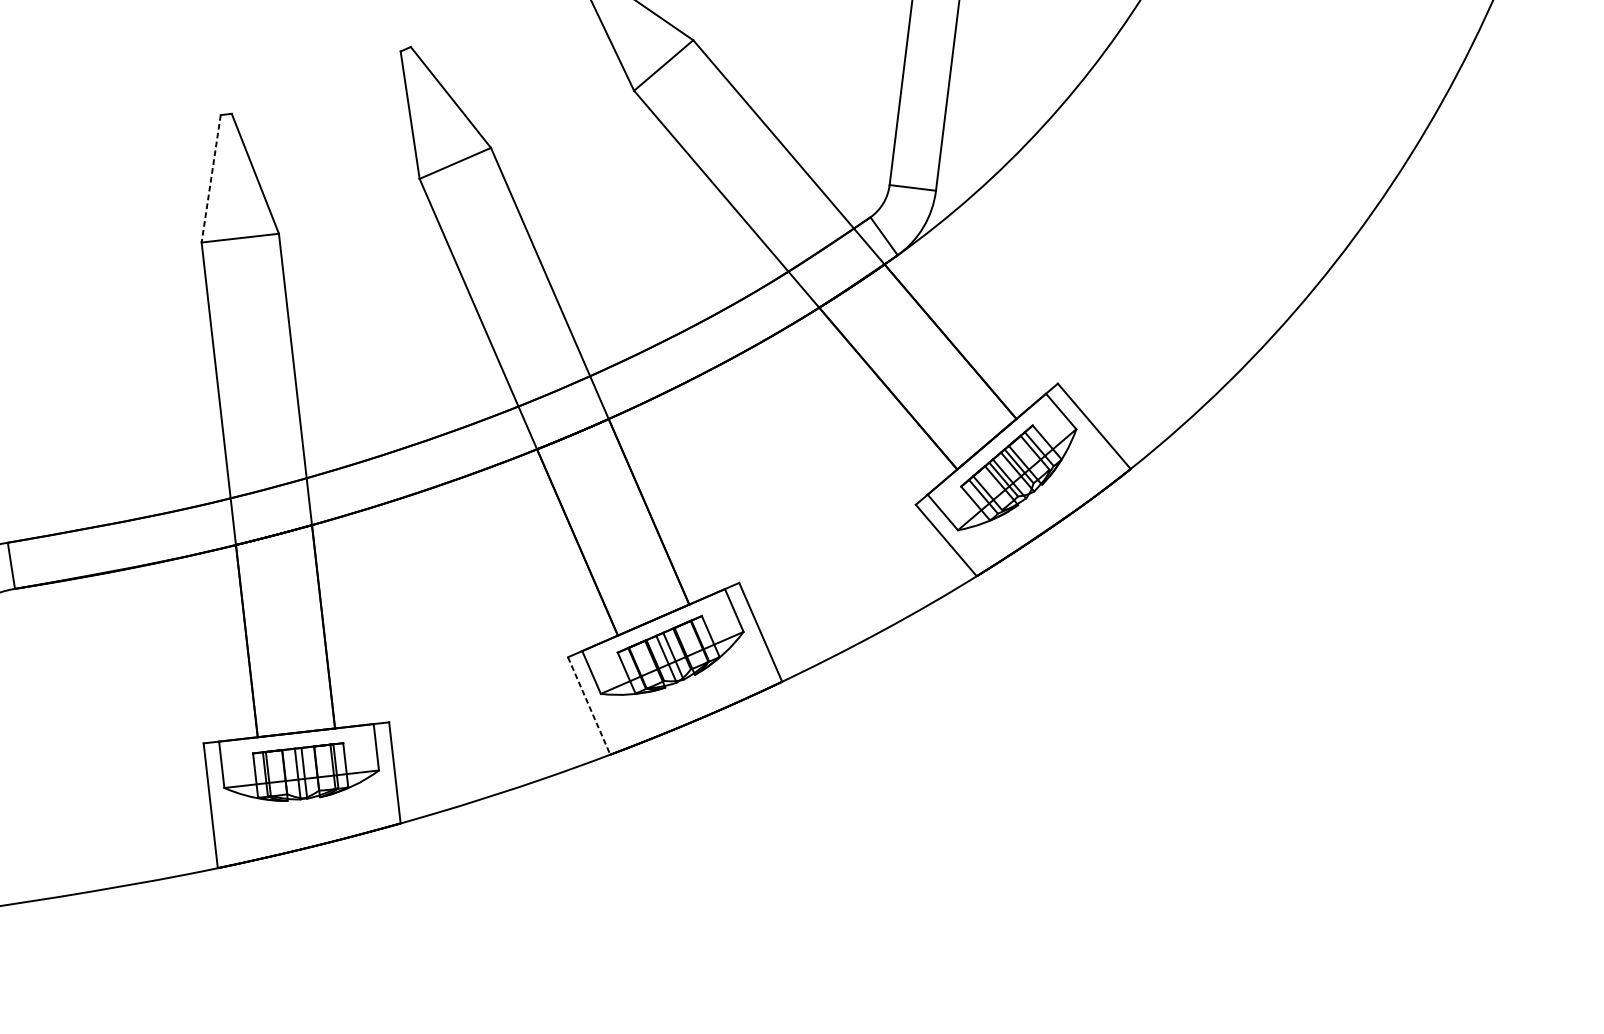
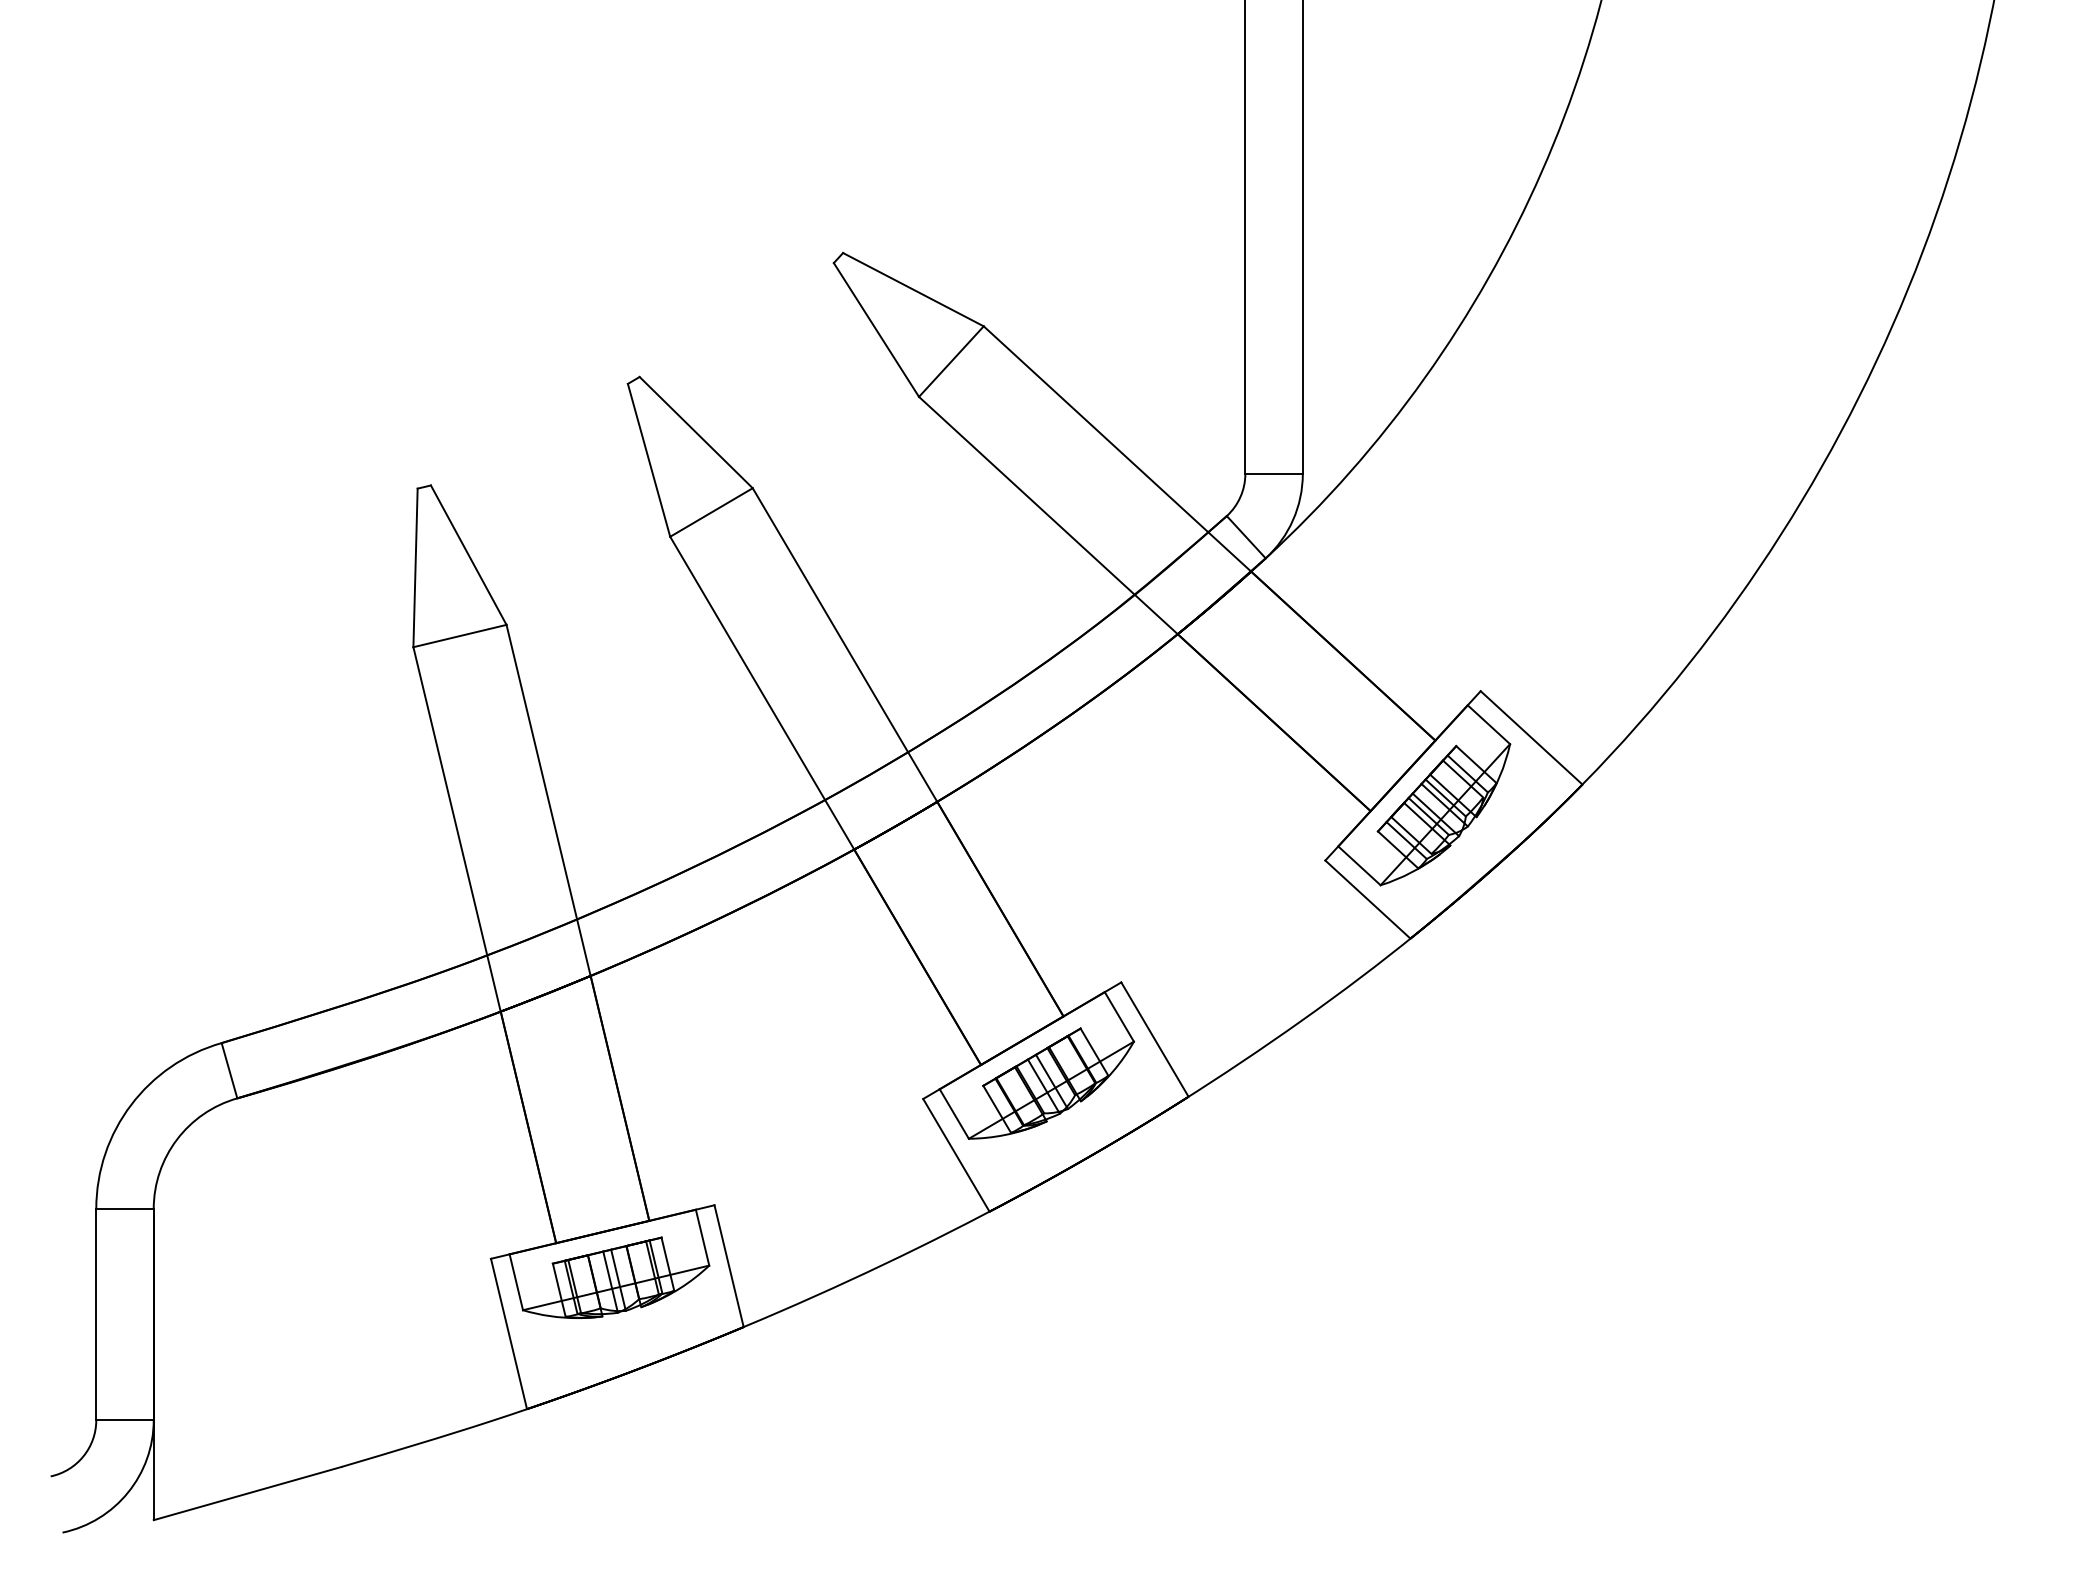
line: (211, 179) -> (415, 568), dashed -> solid
line: (589, 706) -> (956, 1155), dashed -> solid

